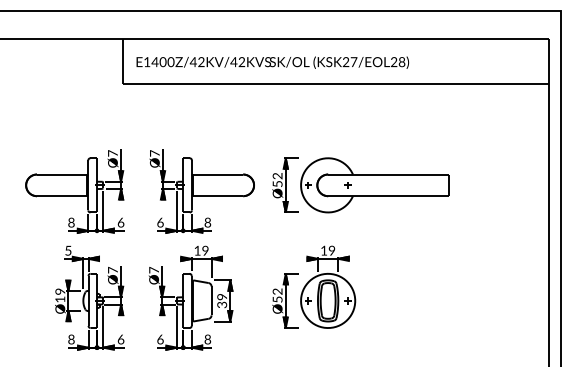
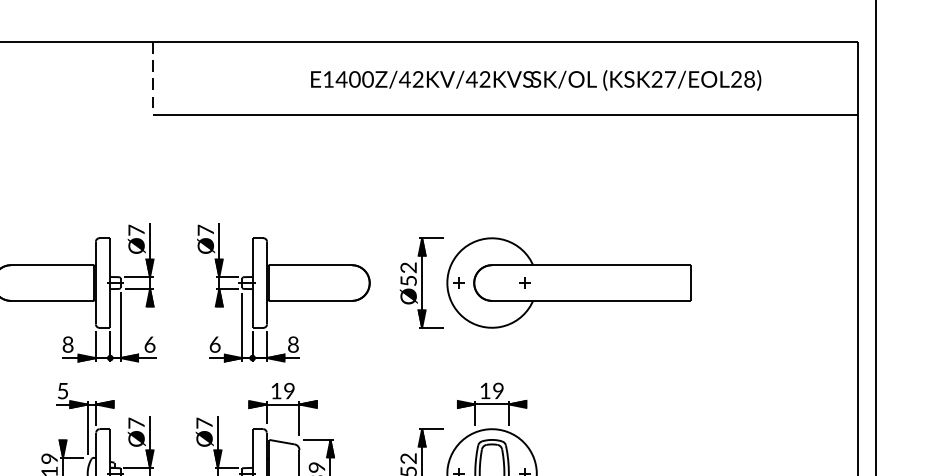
line: (122, 62) -> (152, 80), solid -> dashed
text: (272, 62) -> (535, 80), moved

